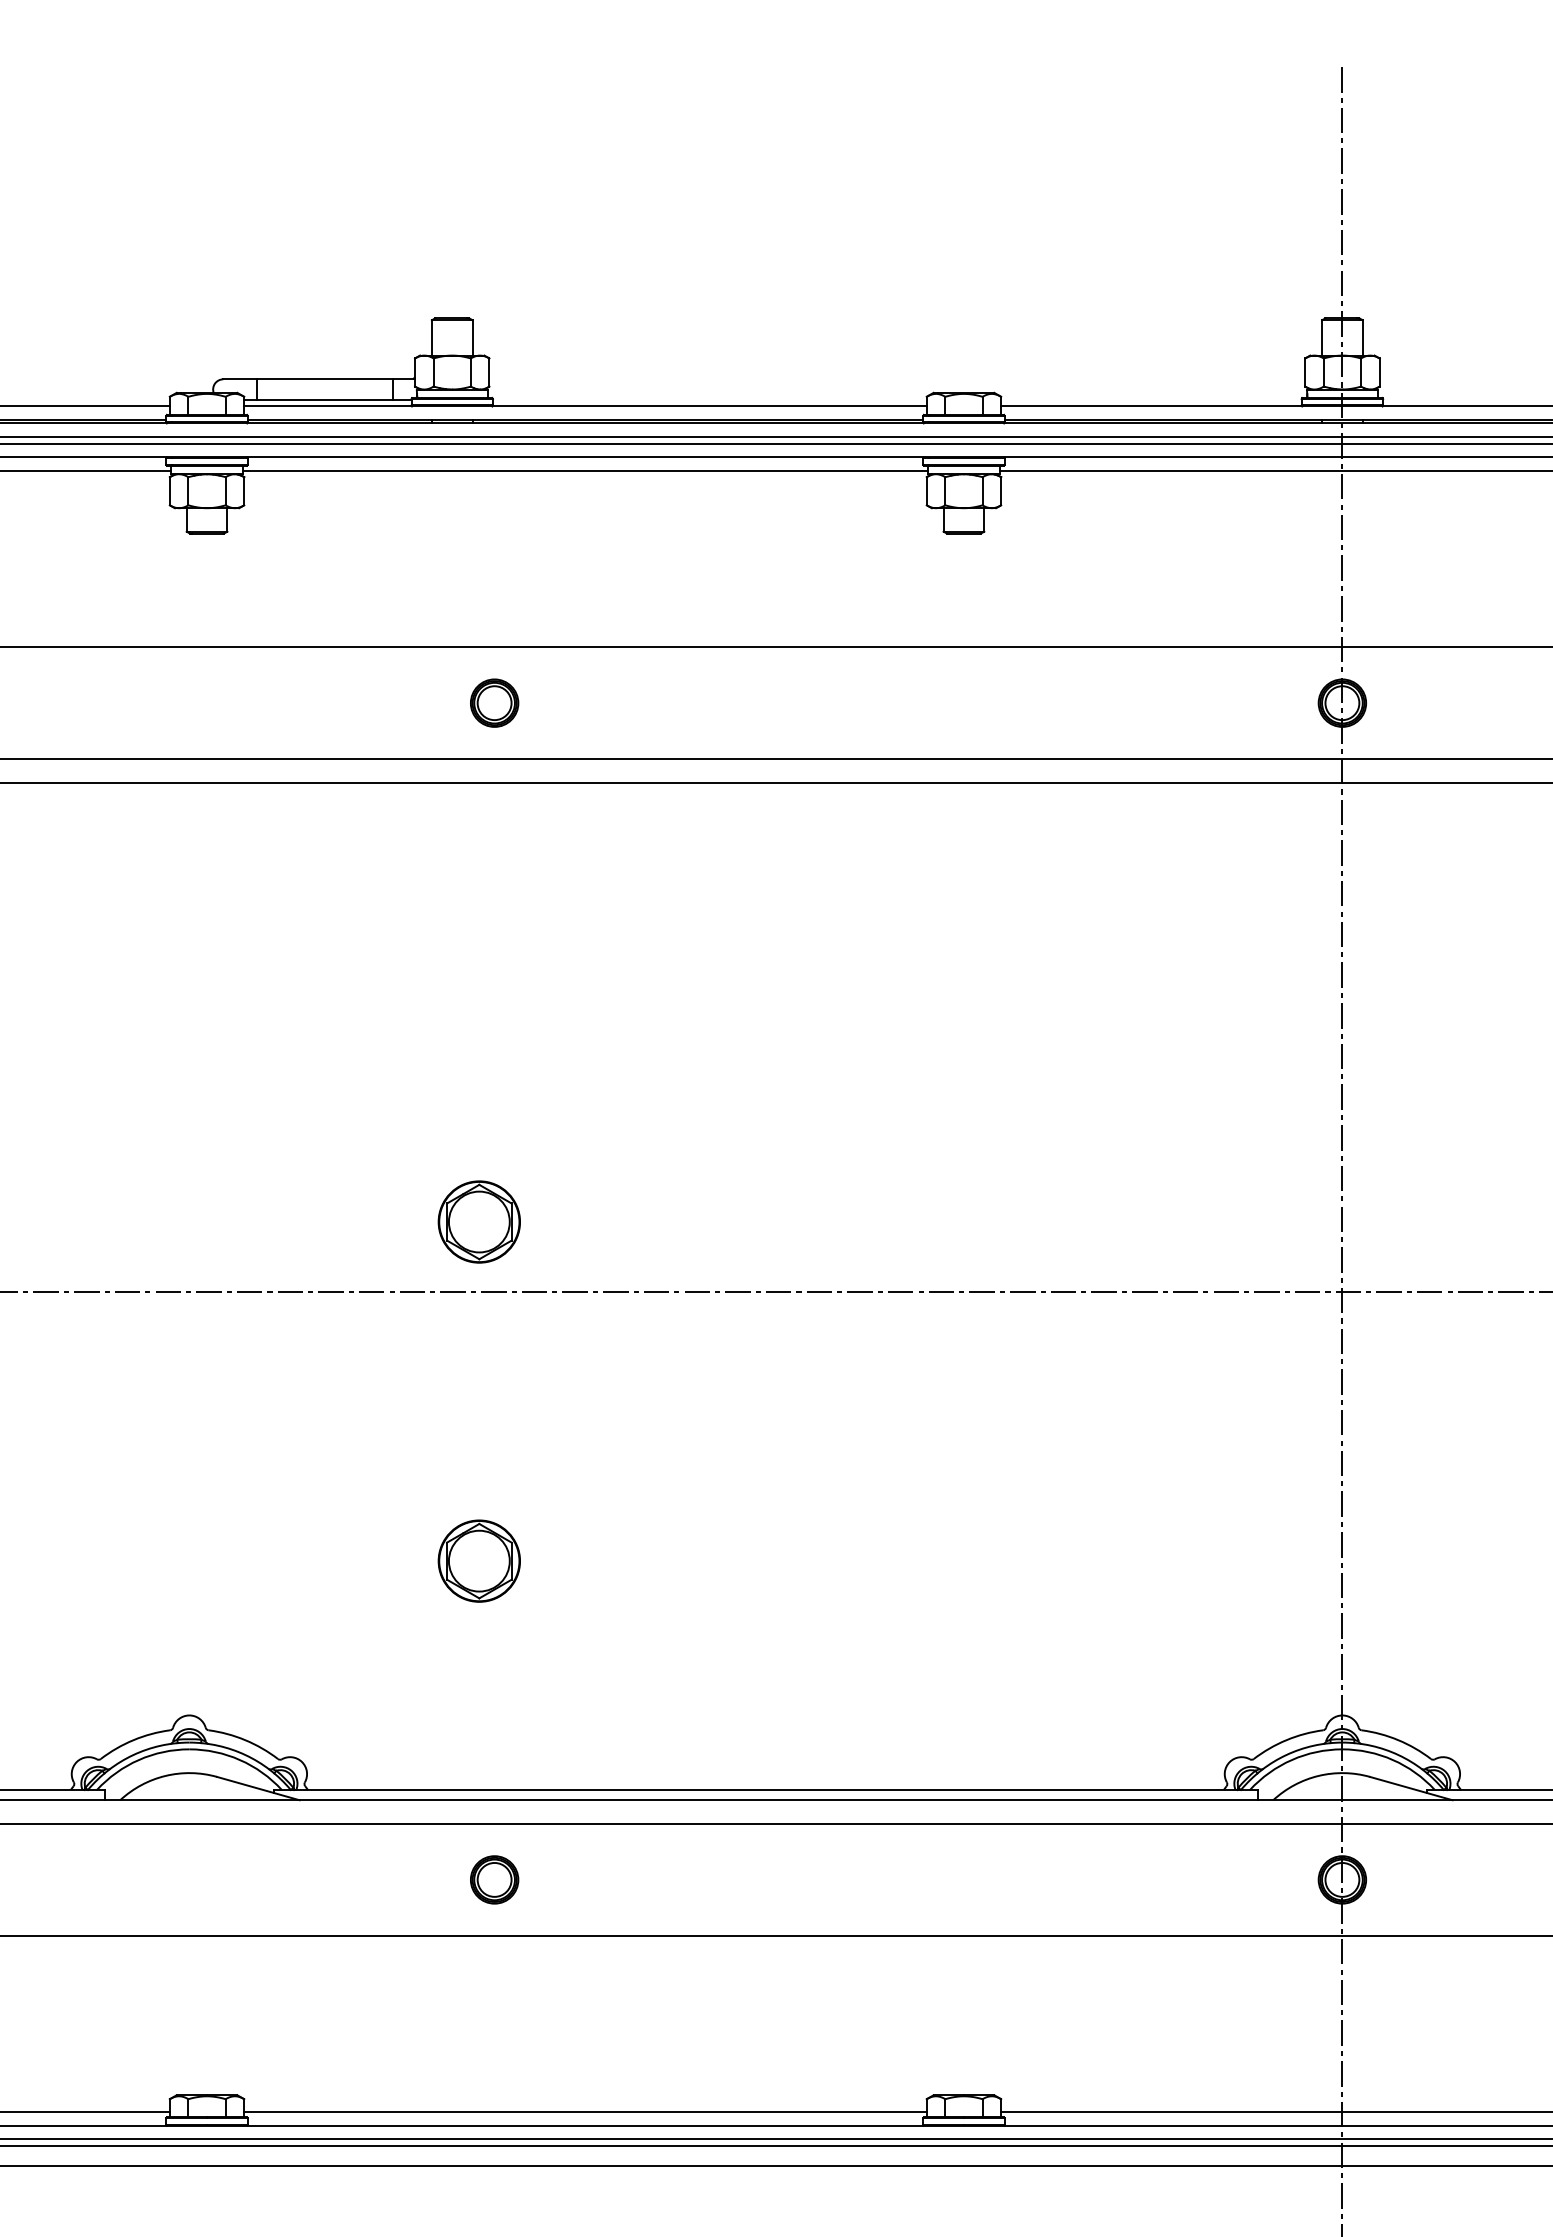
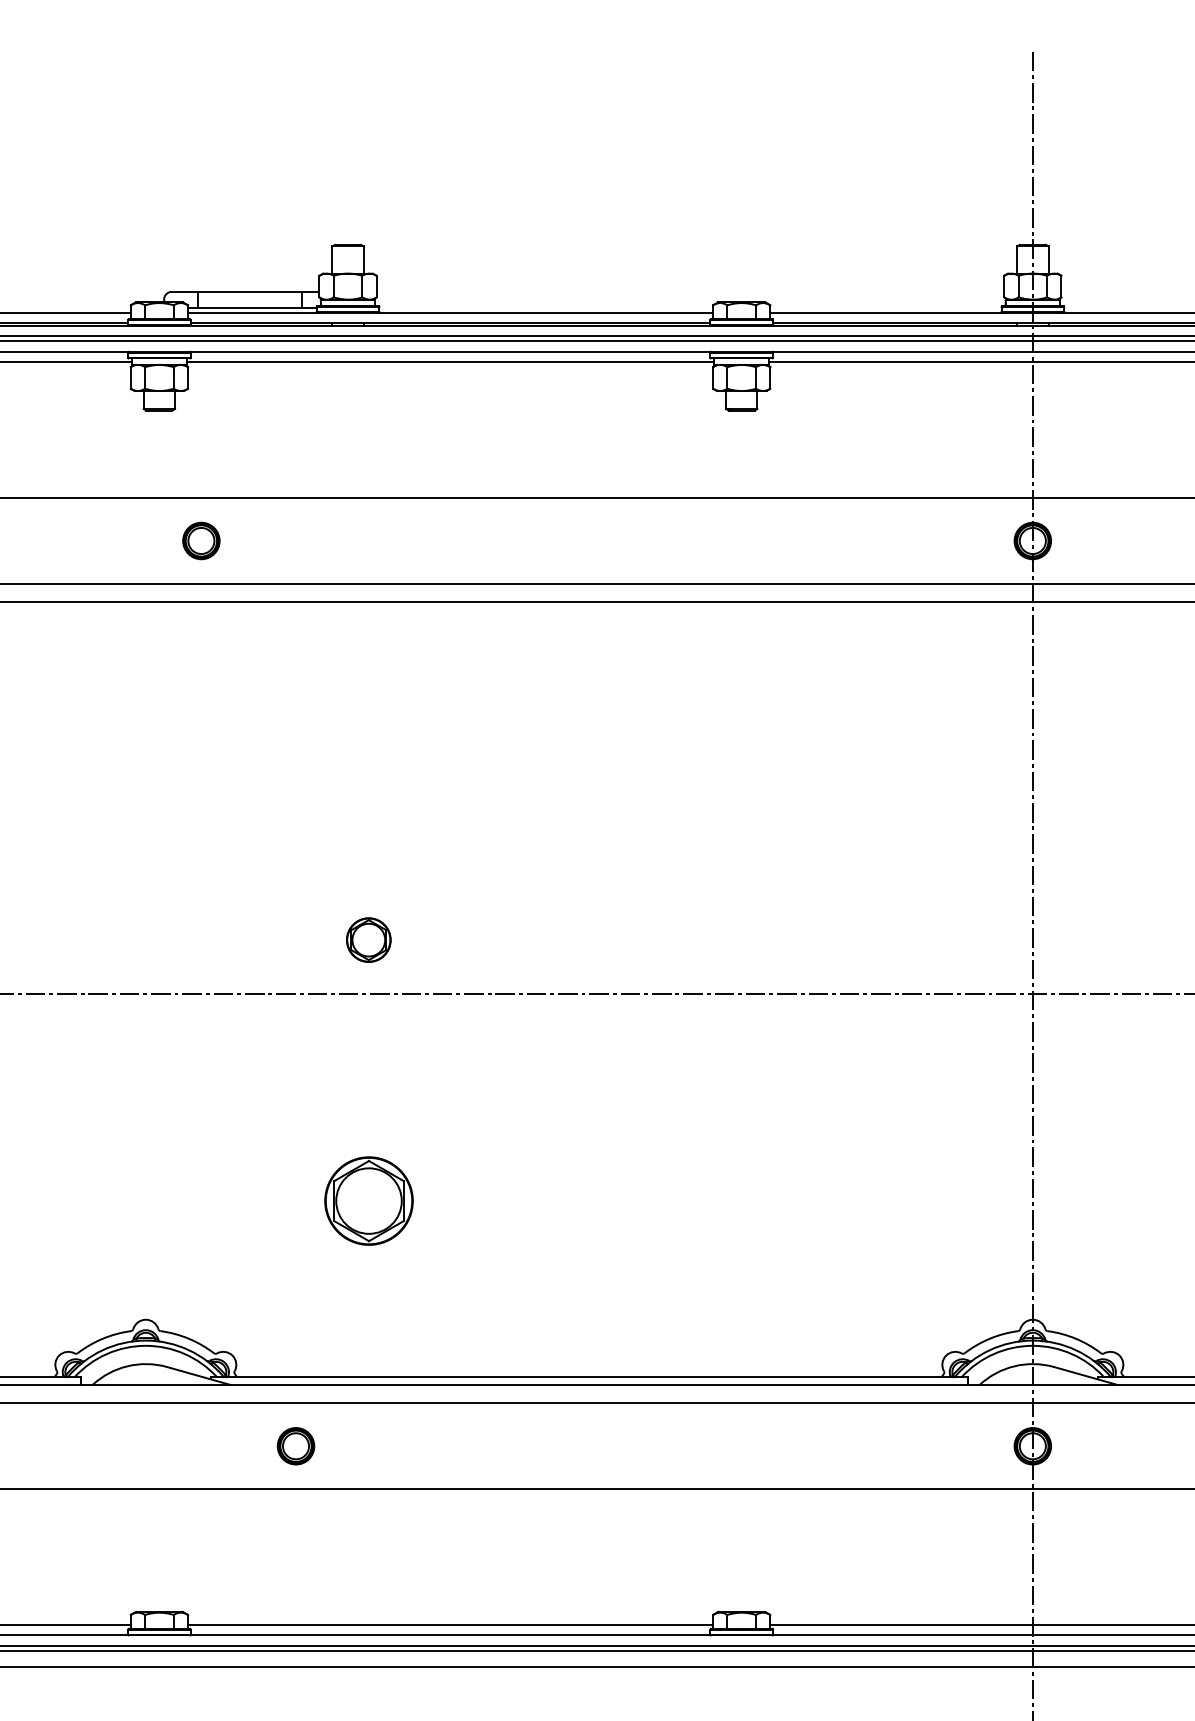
part: (494, 702) -> (201, 540), moved
part: (478, 1221) -> (368, 939), size x0.7
part: (478, 1560) -> (368, 1200), size x1.4
part: (494, 1879) -> (295, 1445), moved

